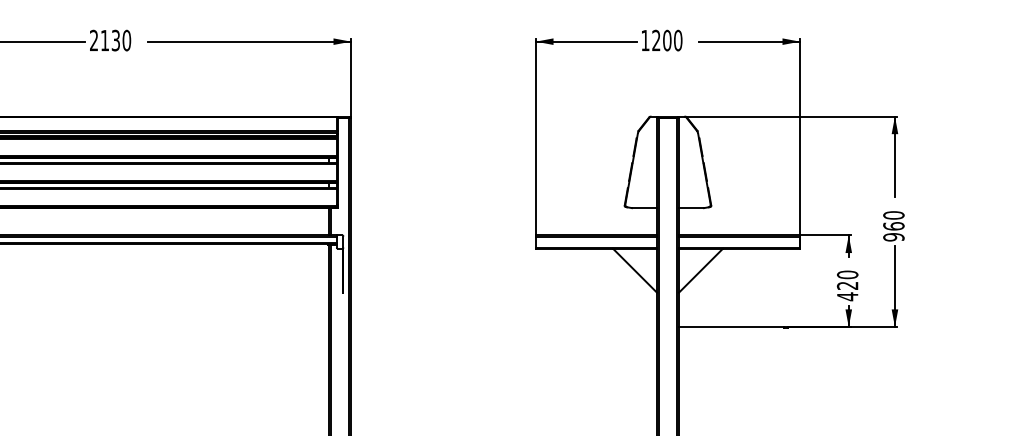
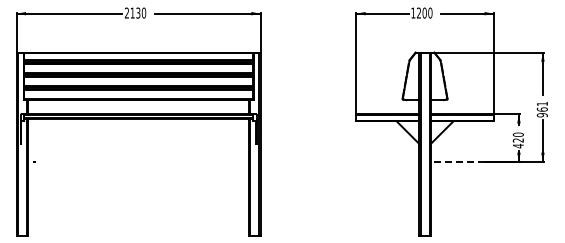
text: (892, 214) -> (541, 103), 960 -> 961
line: (730, 326) -> (457, 161), solid -> dashed

